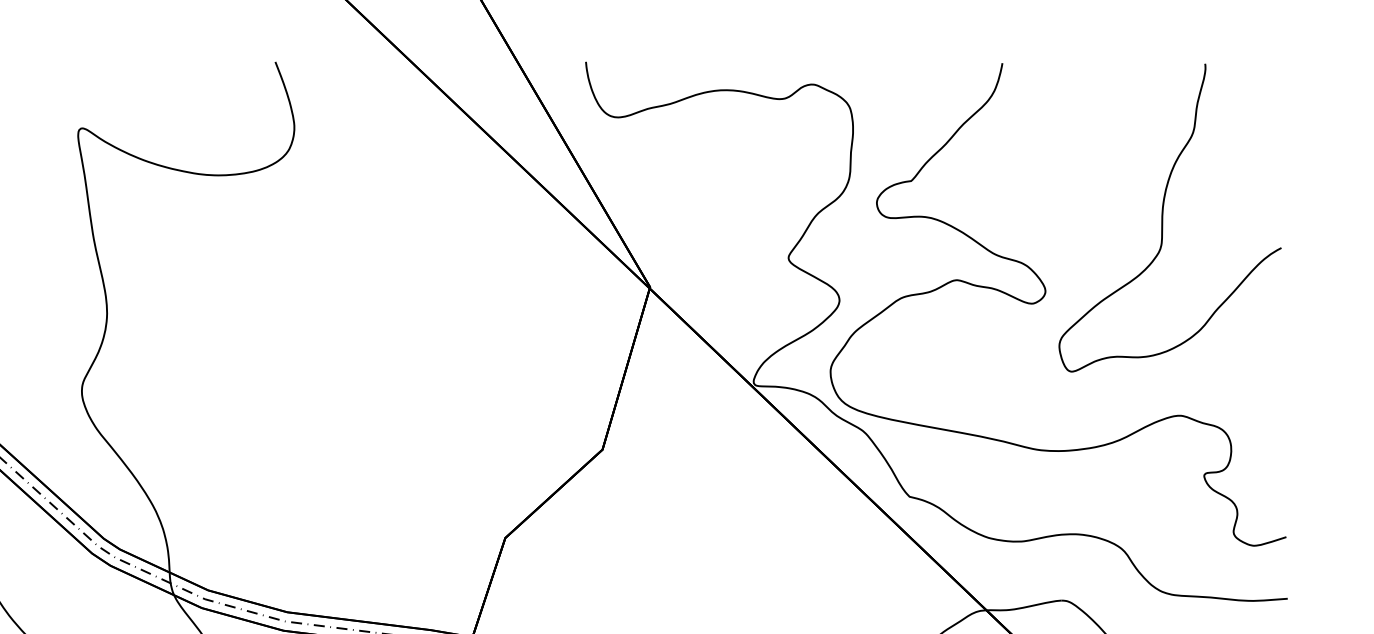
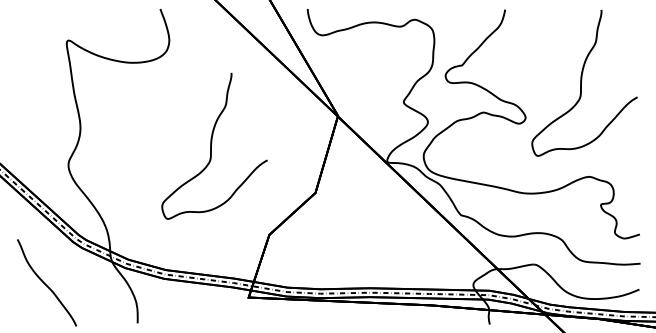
curve: (385, 345) -> (212, 143), added

